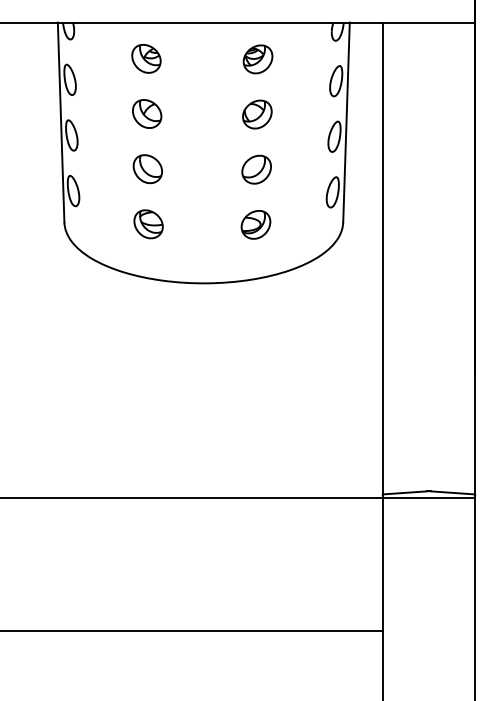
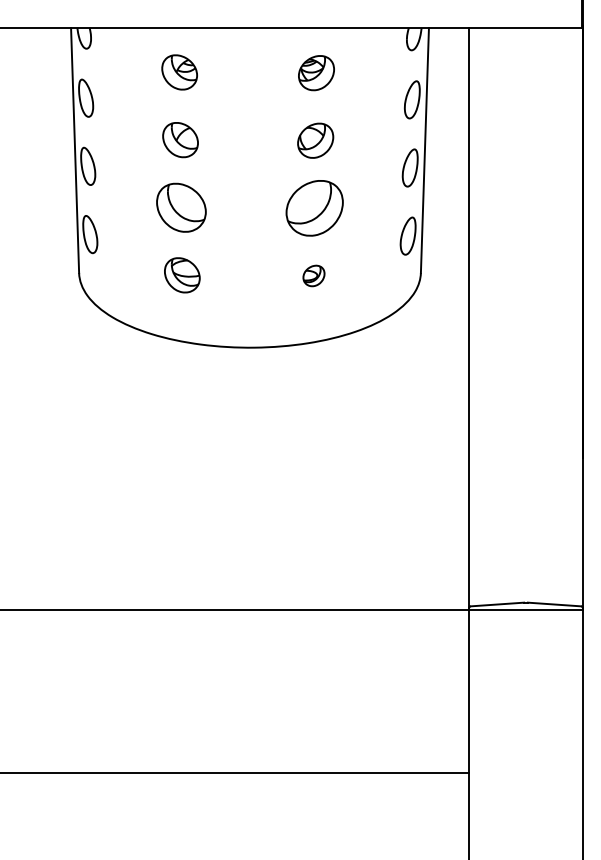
part: (147, 169) -> (181, 207), size x1.4
part: (256, 169) -> (314, 208), size x1.6
part: (255, 224) -> (313, 275), size x0.6

